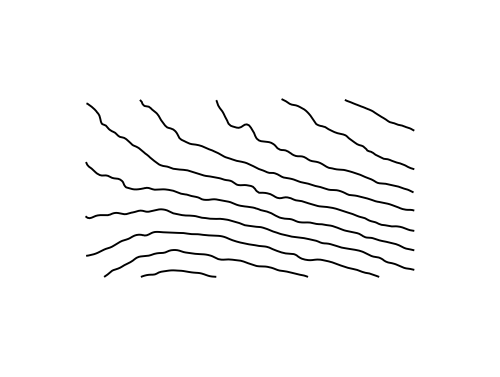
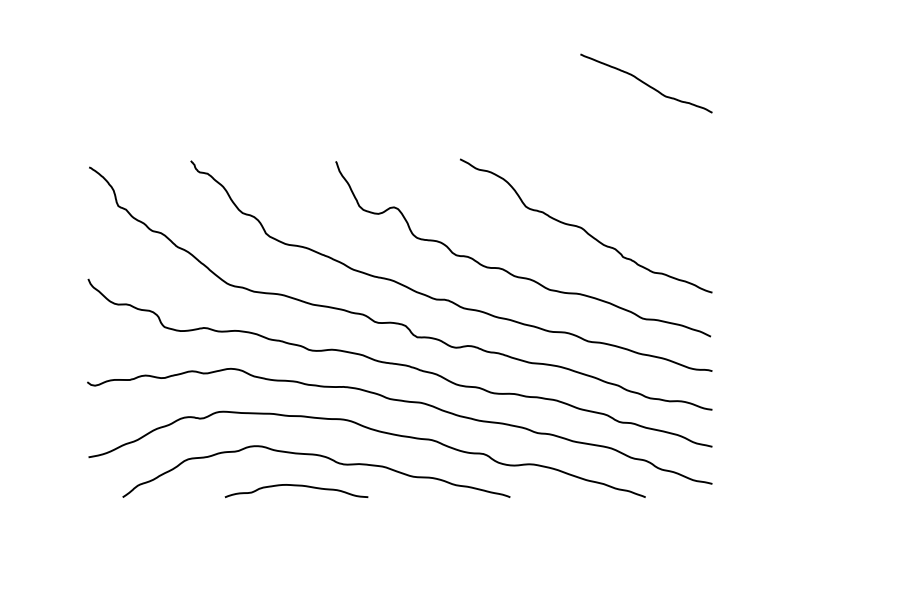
curve: (379, 115) -> (646, 84), moved
curve: (178, 271) -> (296, 487), moved

